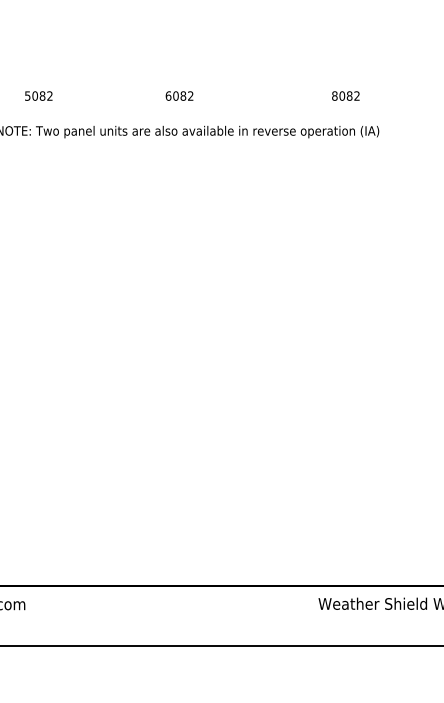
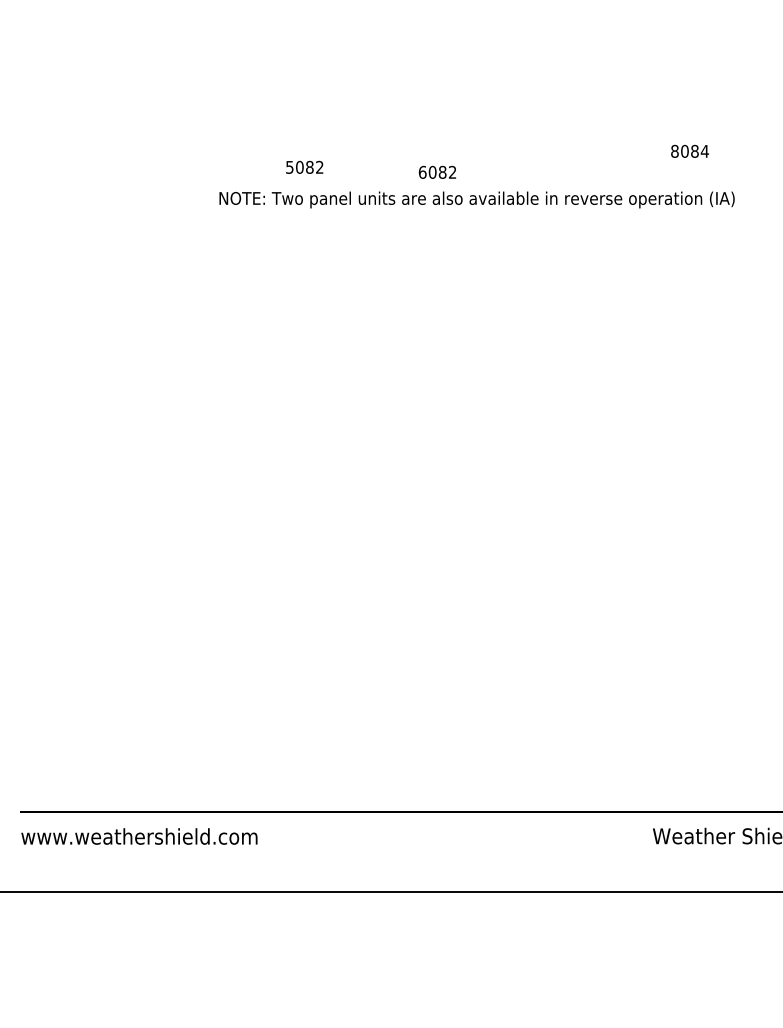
text: (38, 95) -> (304, 166), moved
text: (178, 95) -> (436, 171), moved
text: (356, 95) -> (704, 150), 8082 -> 8084

